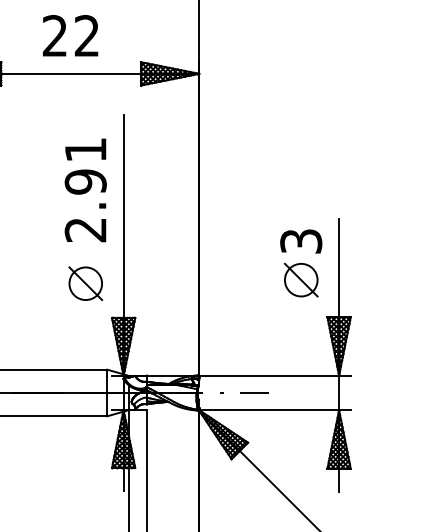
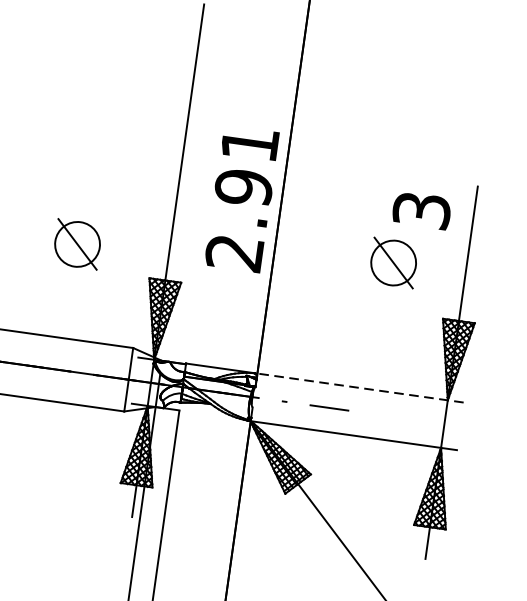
text: (85, 190) -> (241, 199), moved
part: (300, 279) -> (392, 261), moved
part: (85, 283) -> (77, 244), moved
line: (273, 375) -> (358, 387), solid -> dashed

